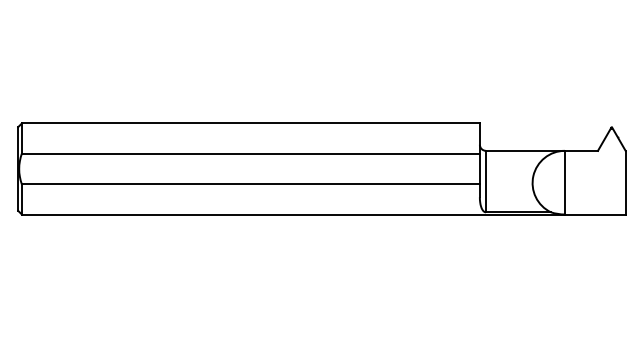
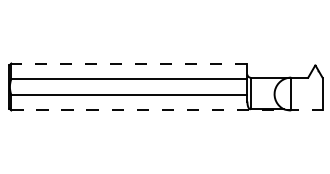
line: (249, 123) -> (128, 63), solid -> dashed
line: (322, 214) -> (166, 110), solid -> dashed

